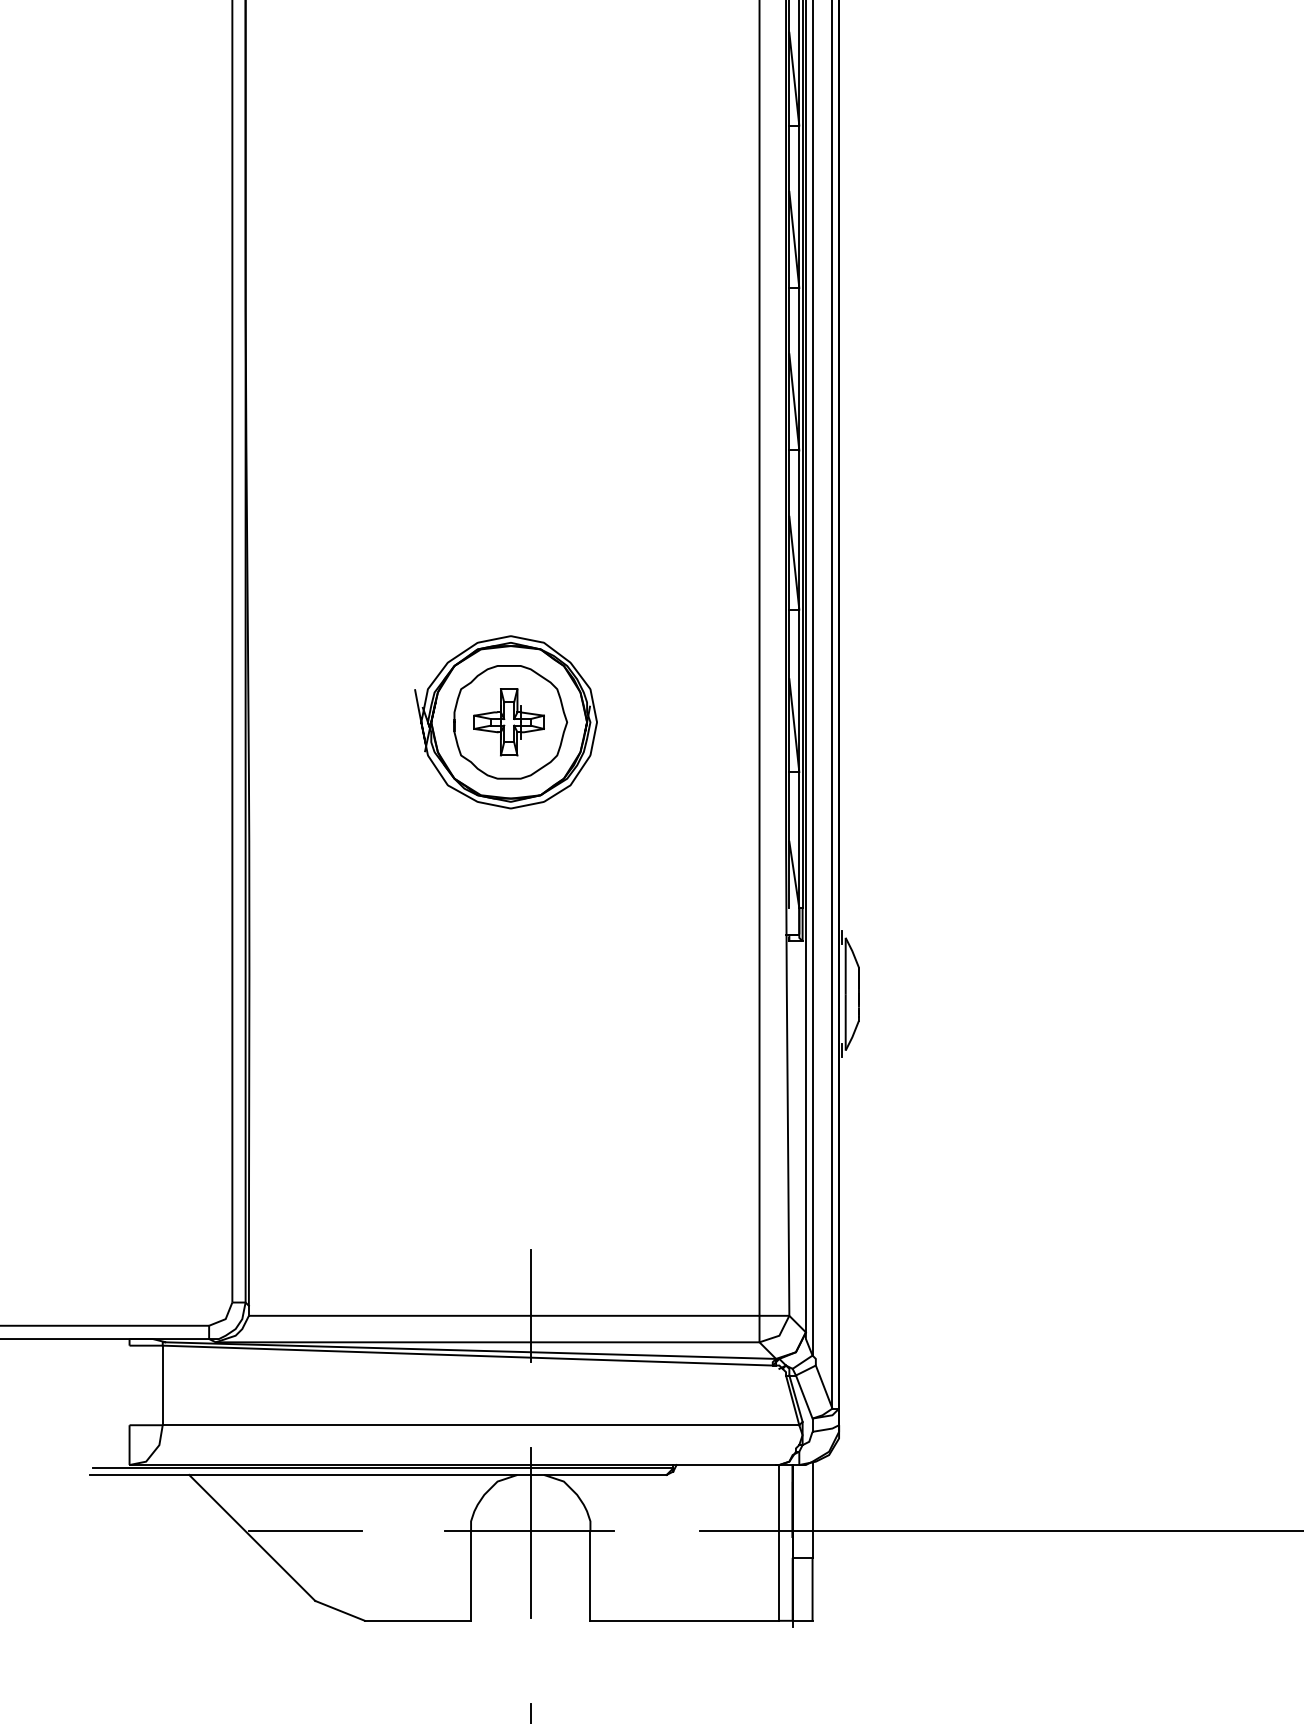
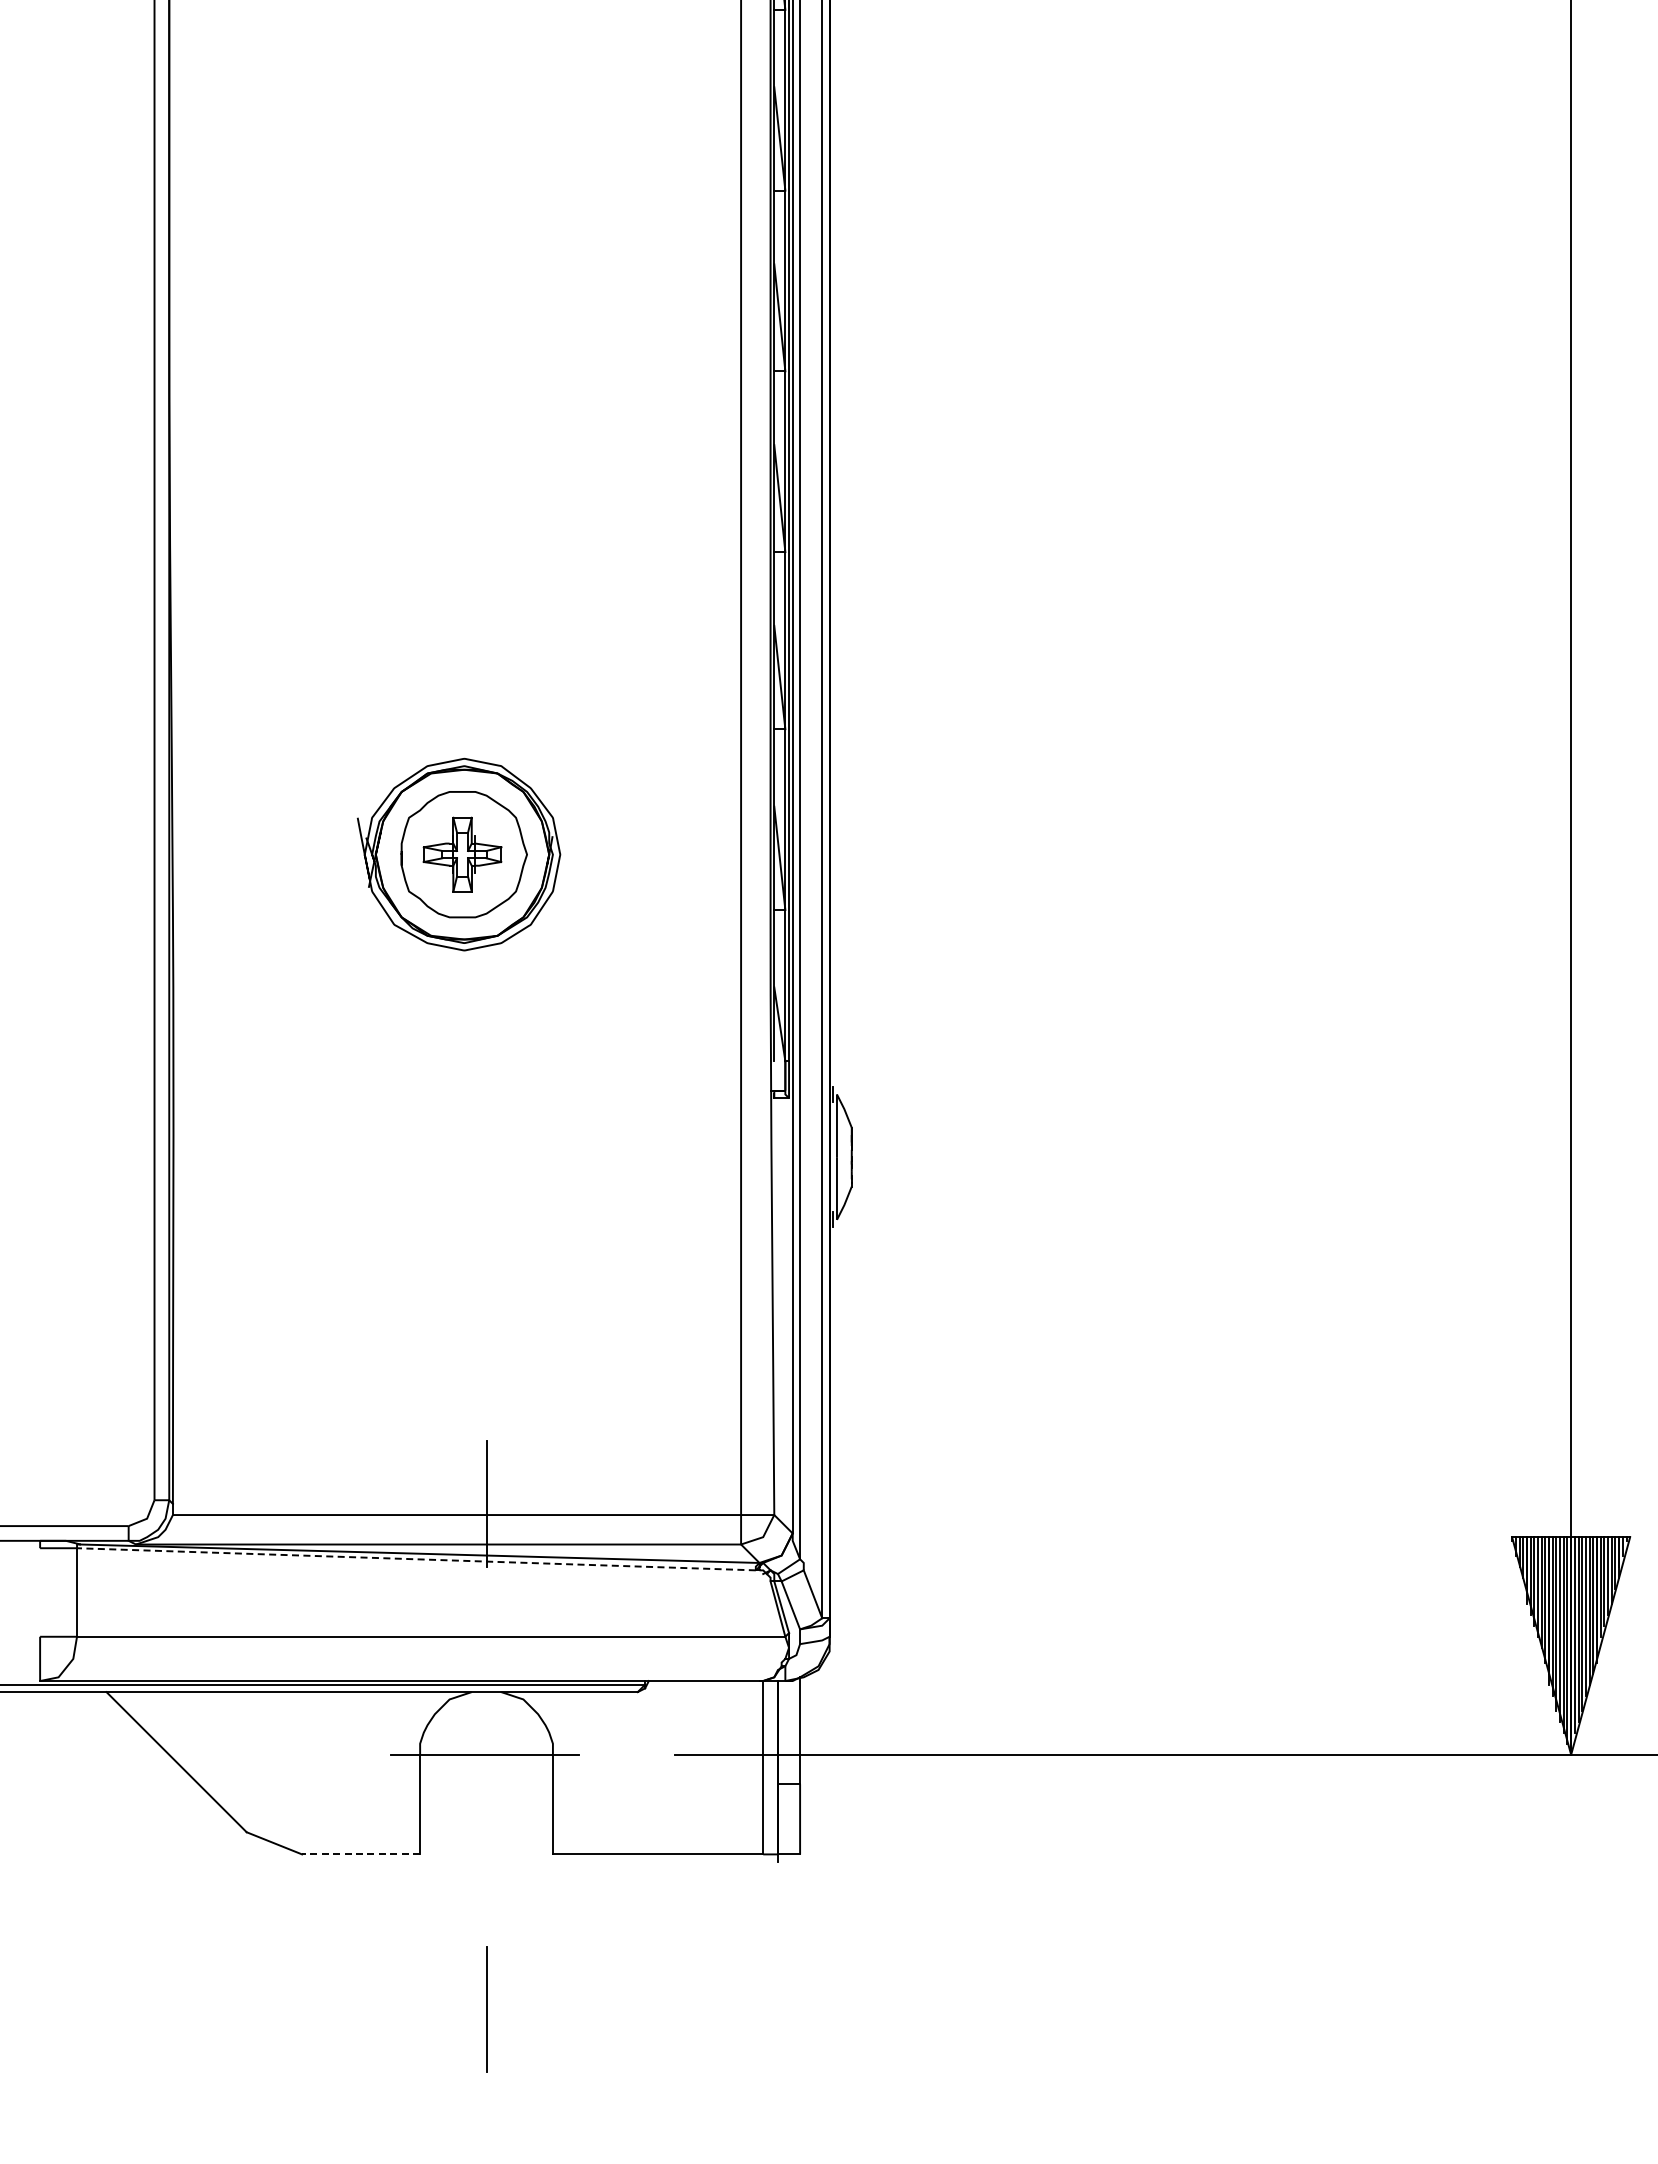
line: (467, 1355) -> (416, 1559), solid -> dashed
line: (305, 1531) -> (235, 1754), removed
line: (530, 1532) -> (486, 1756), removed
line: (417, 1620) -> (360, 1854), solid -> dashed

